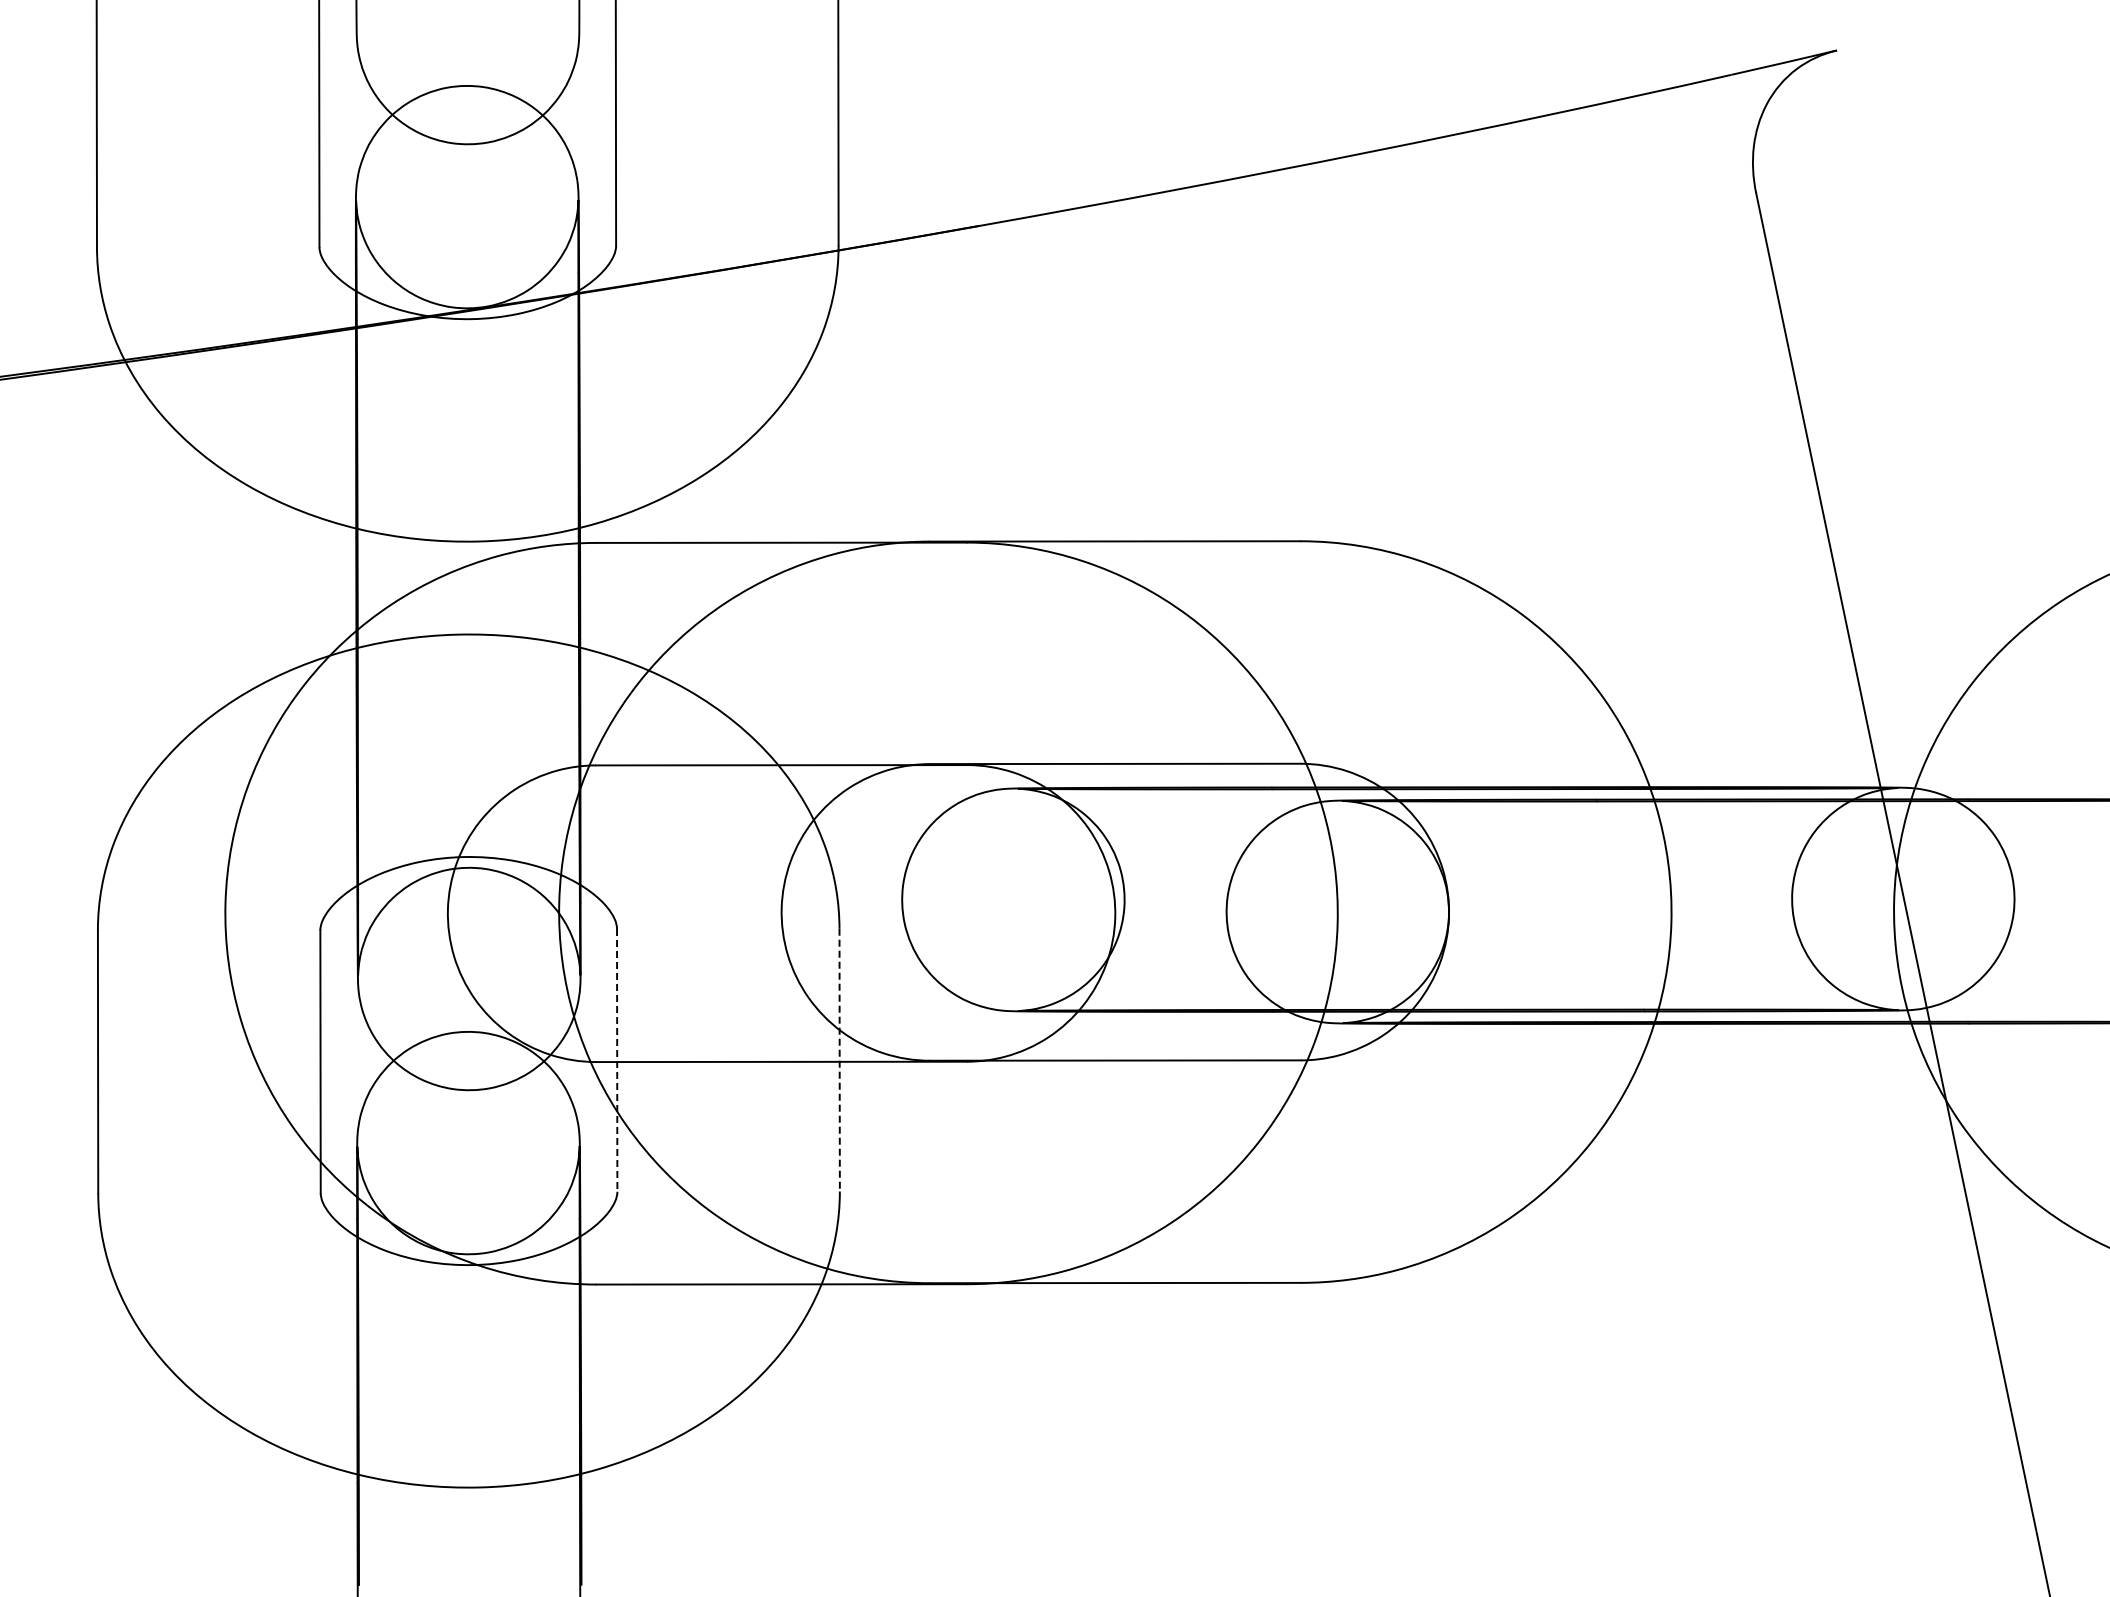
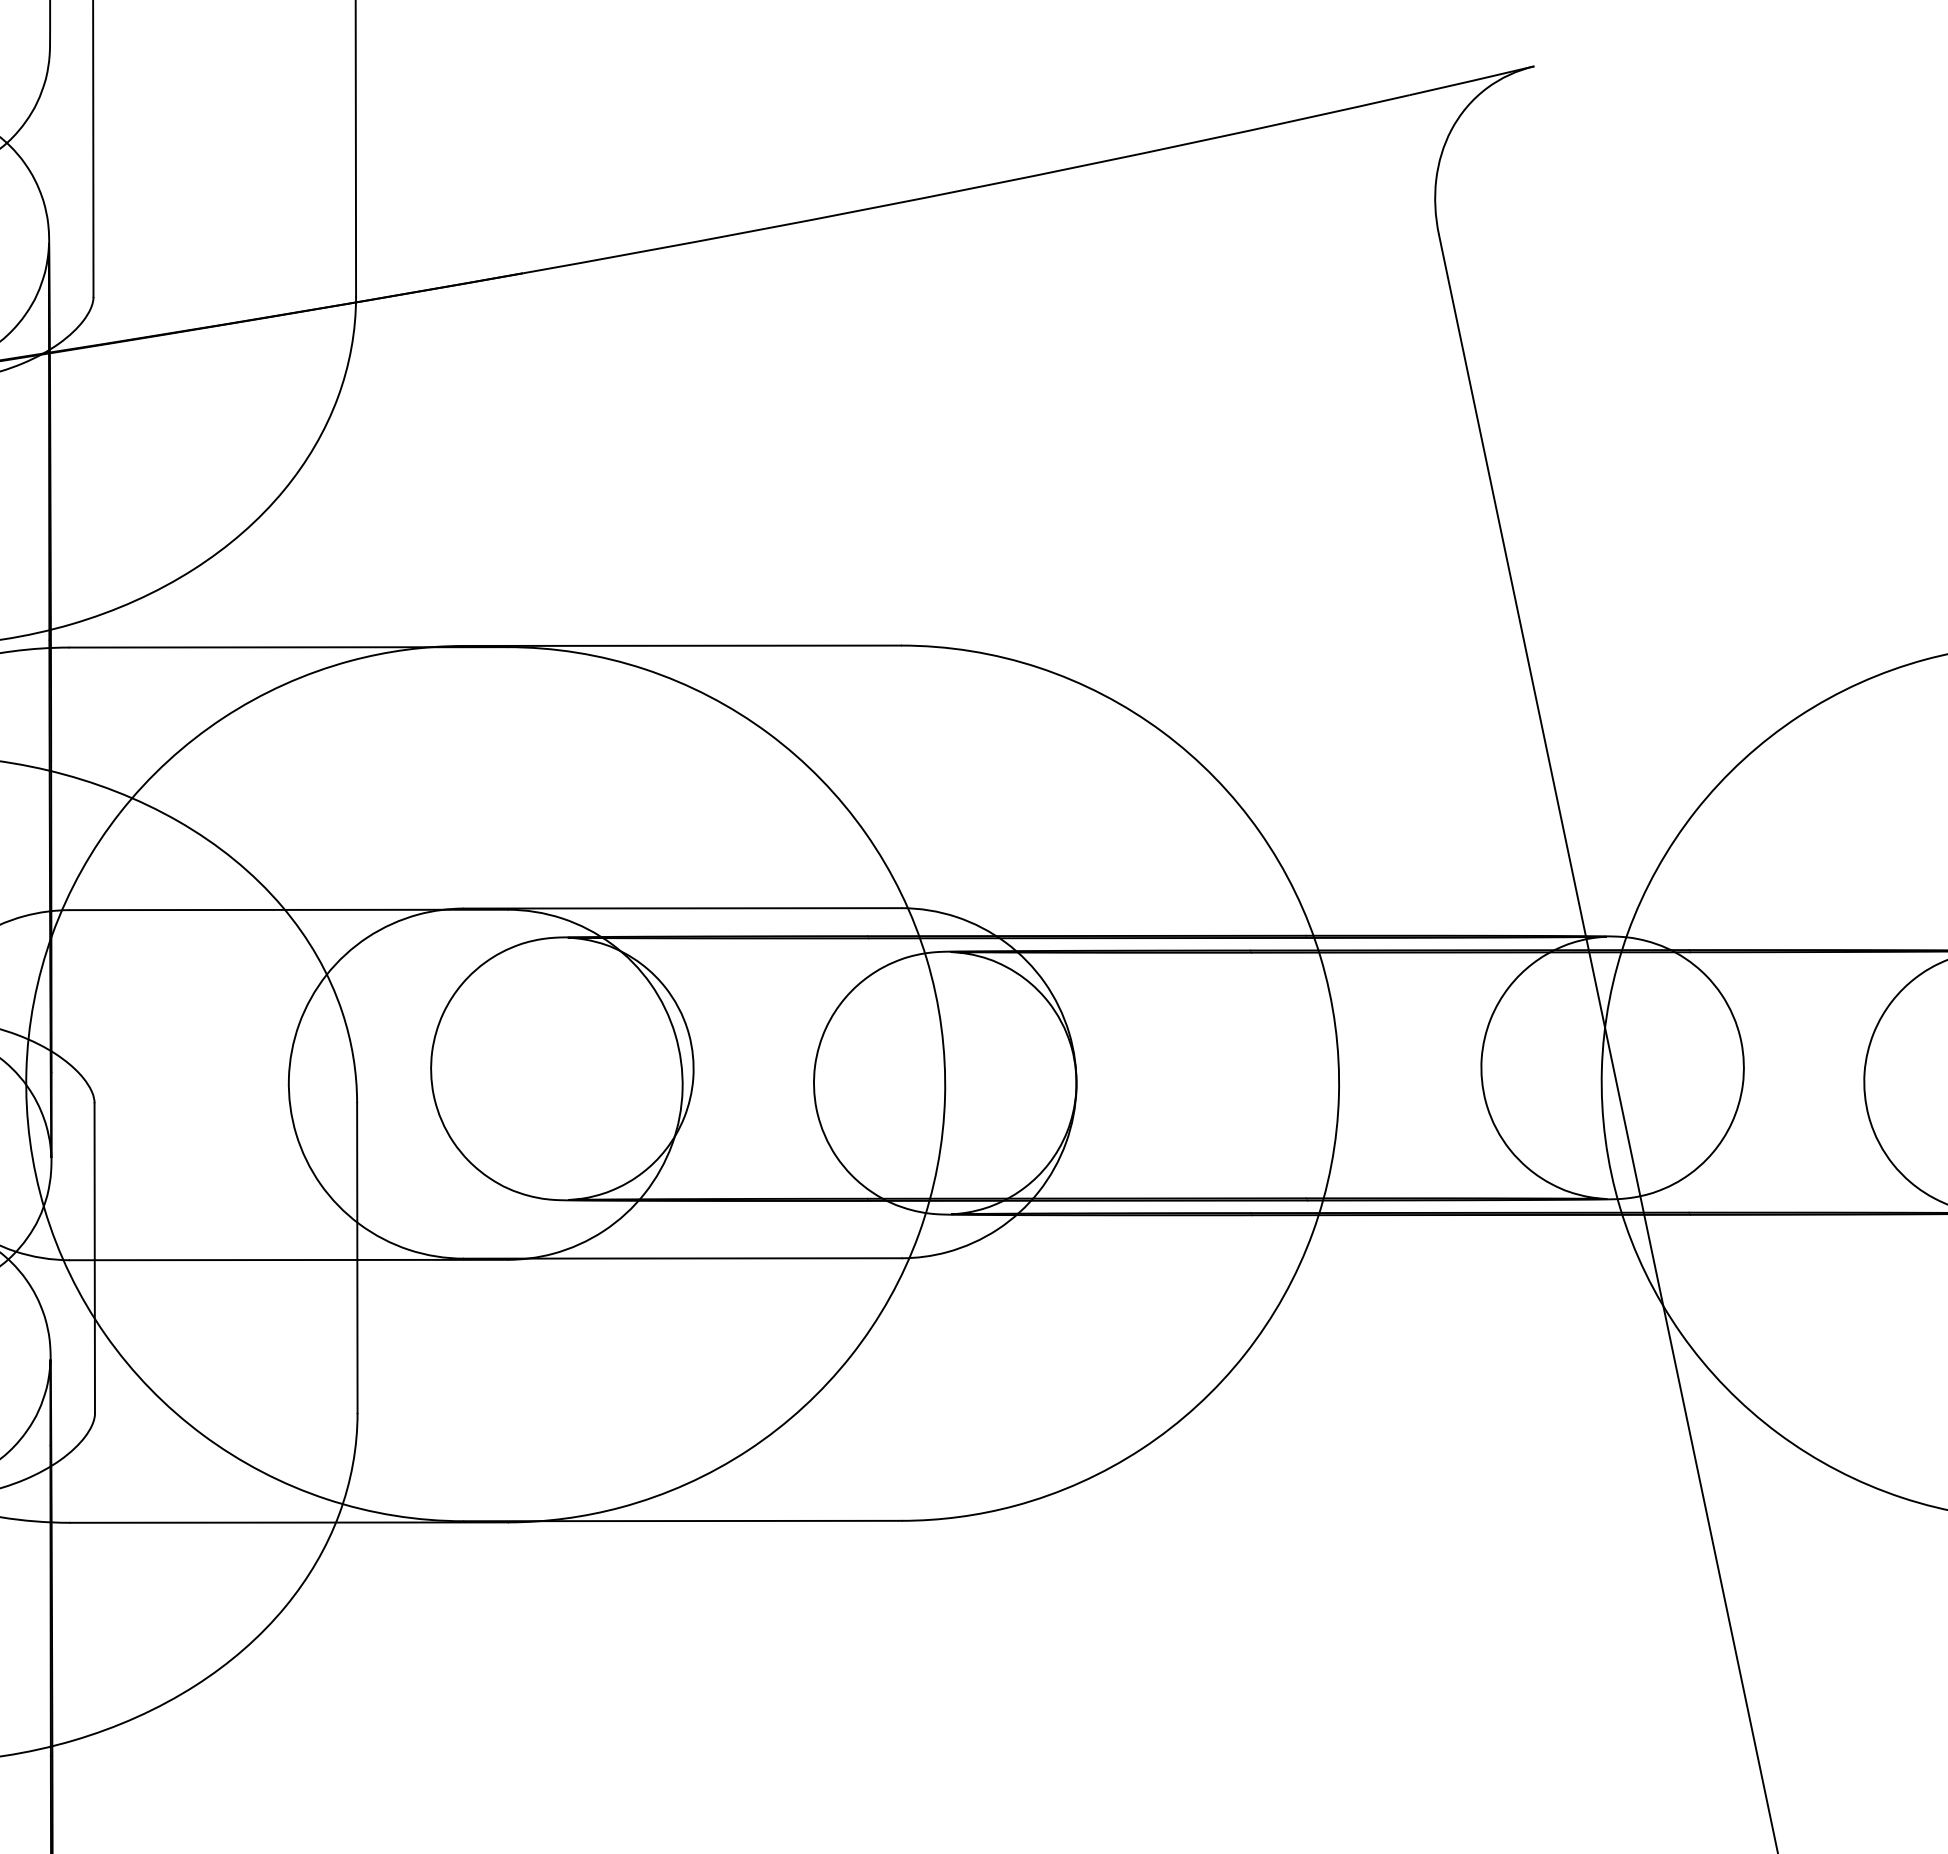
line: (617, 1060) -> (95, 1258), dashed -> solid
line: (839, 1060) -> (357, 1258), dashed -> solid

